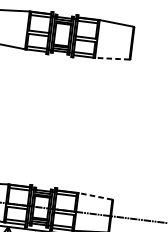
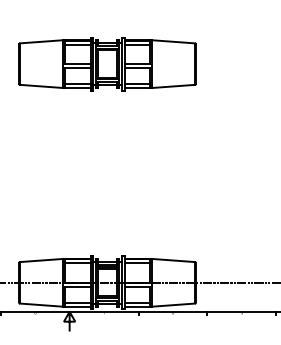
line: (112, 58) -> (173, 86), dashed -> solid
line: (95, 196) -> (173, 260), dashed -> solid

